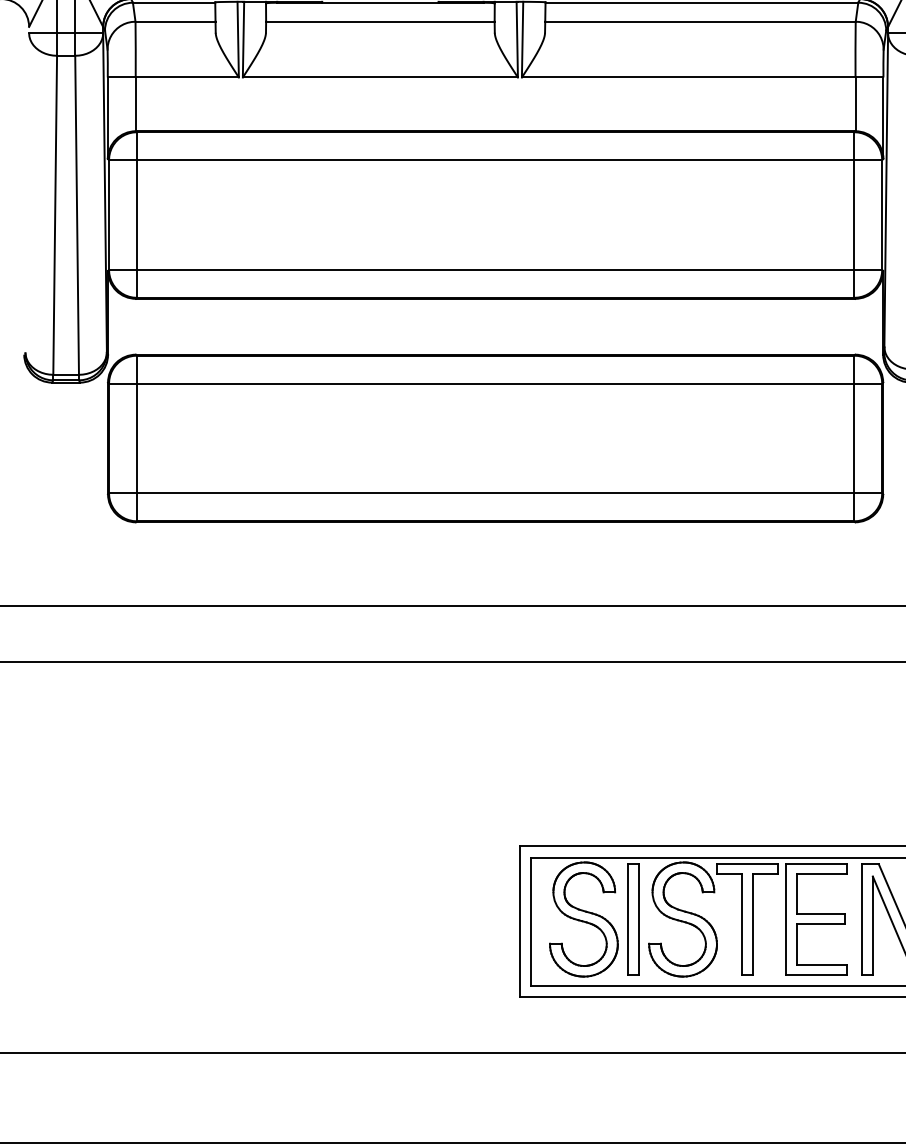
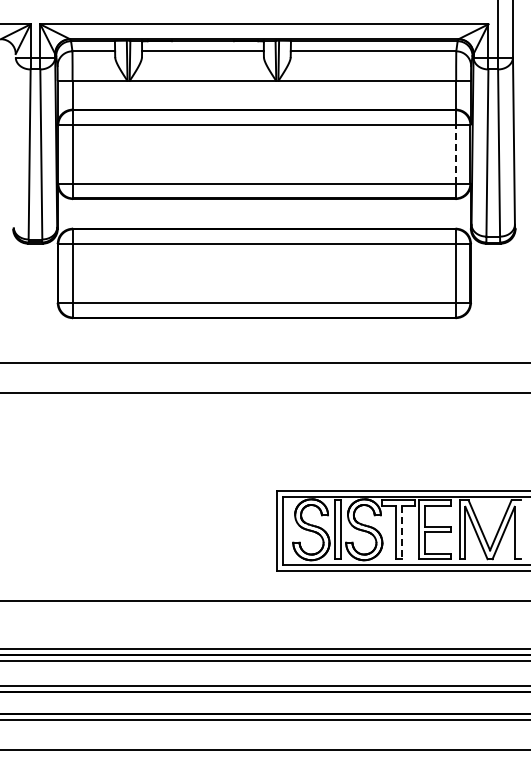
line: (854, 213) -> (455, 153), solid -> dashed
line: (752, 924) -> (401, 532), solid -> dashed

